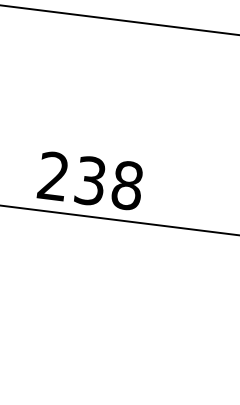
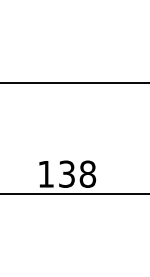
text: (52, 174) -> (45, 173), 238 -> 138

